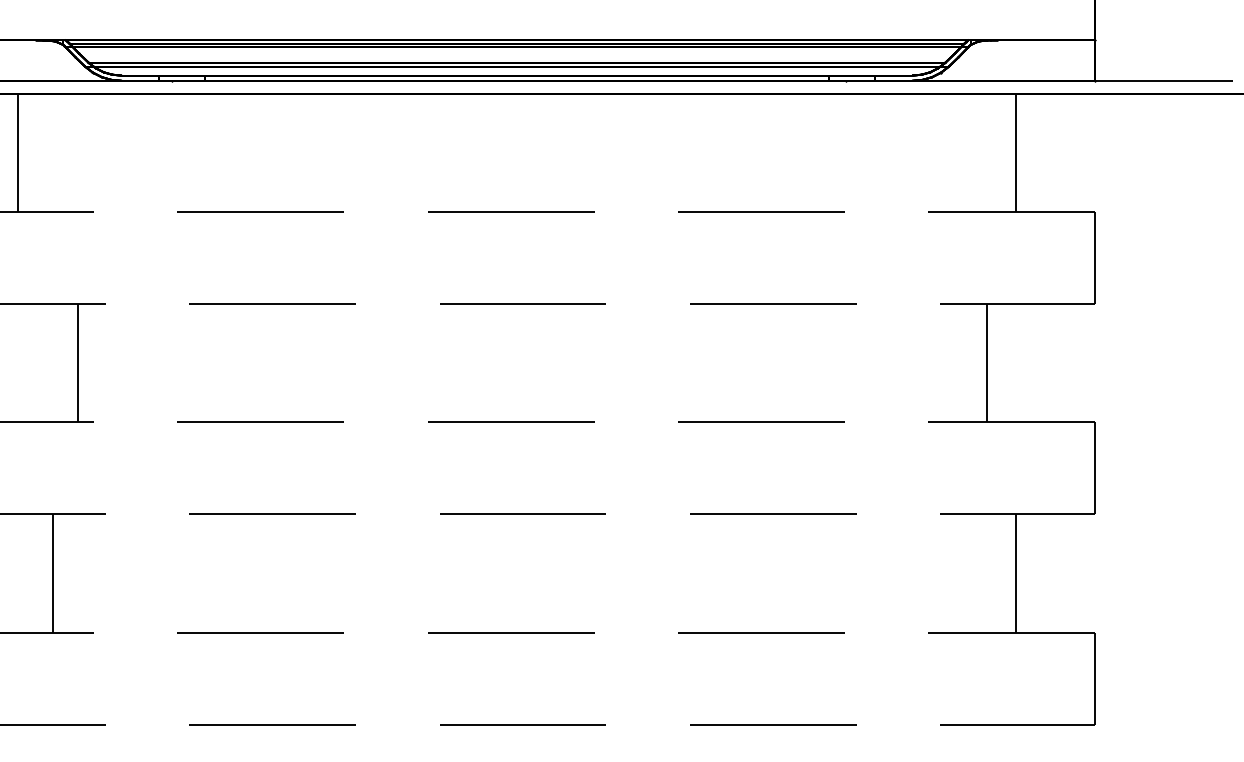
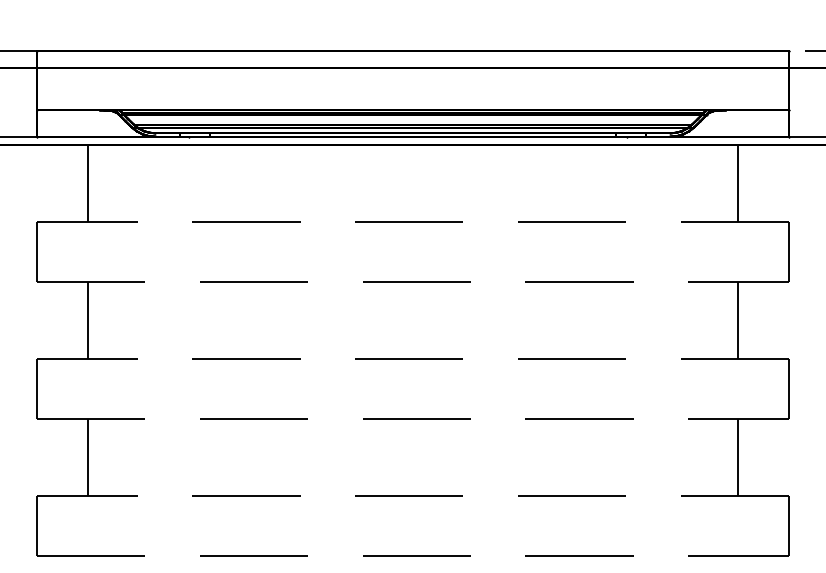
line: (78, 363) -> (88, 320), moved
line: (986, 363) -> (737, 320), moved
line: (53, 572) -> (88, 456), moved

